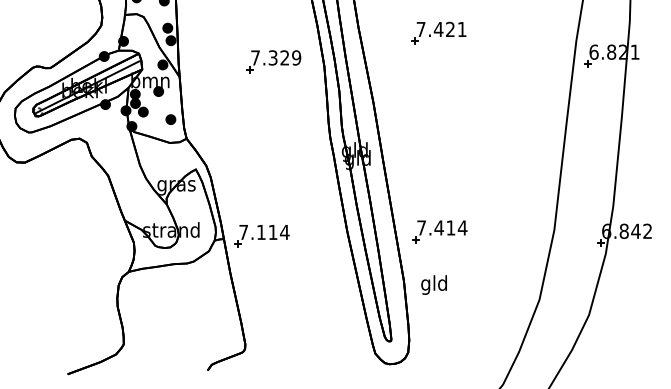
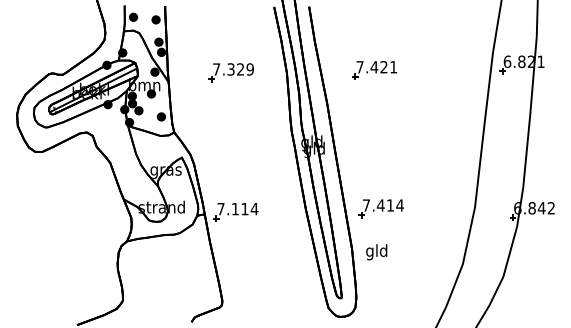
part: (438, 33) -> (374, 70), moved
part: (272, 61) -> (230, 72), moved

